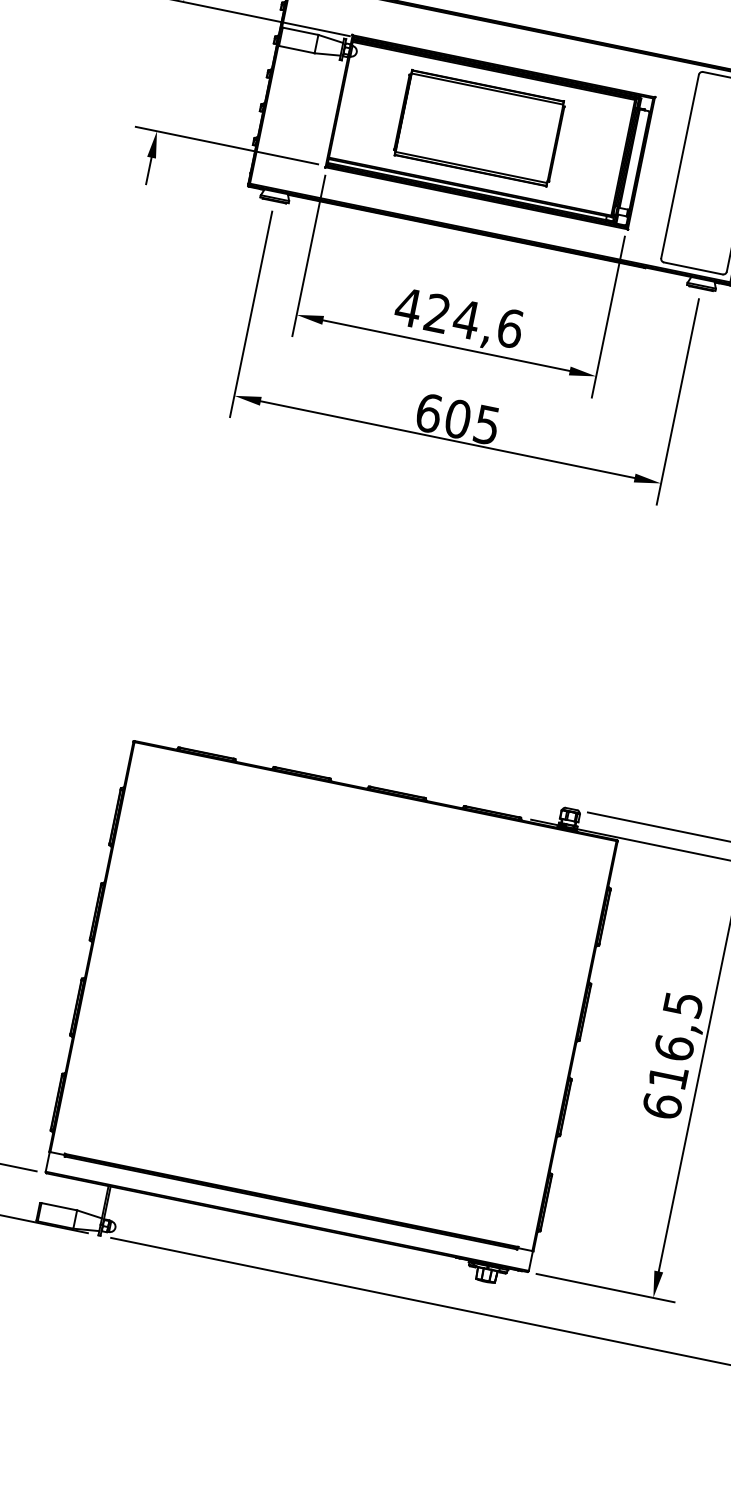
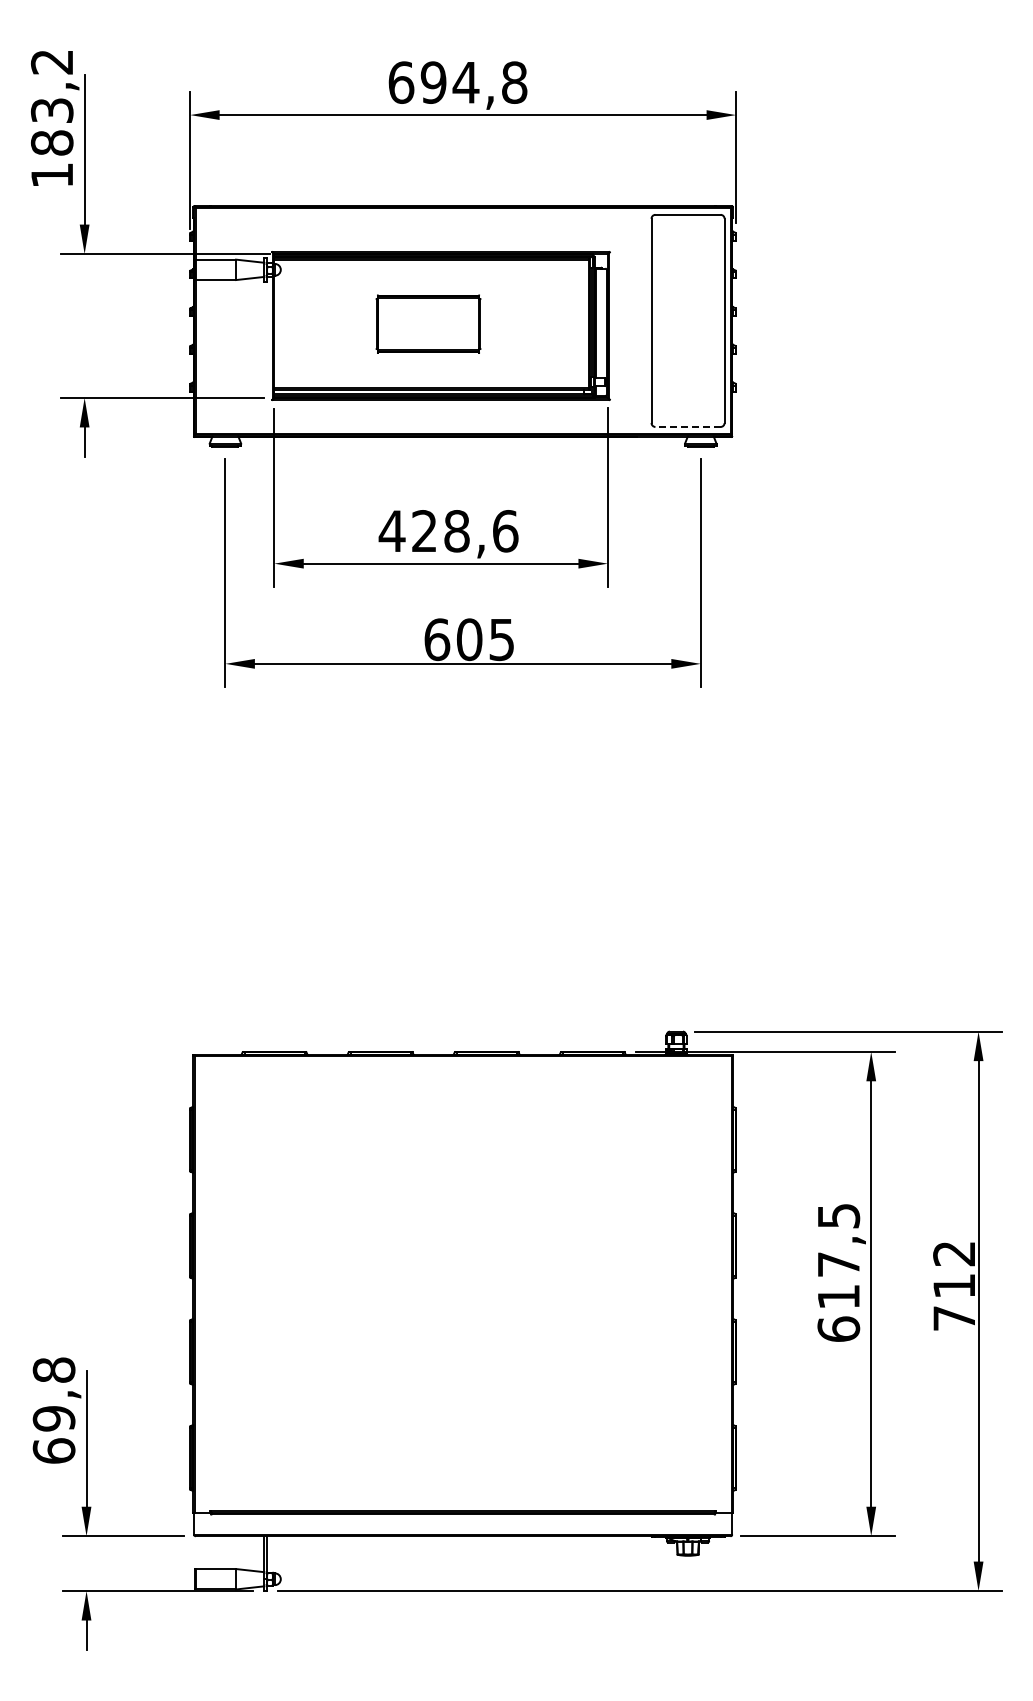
part: (479, 127) -> (428, 323), size x0.6
line: (693, 268) -> (688, 426), solid -> dashed
text: (466, 319) -> (456, 531), 424,6 -> 428,6
text: (674, 1048) -> (838, 1264), 616,5 -> 617,5

